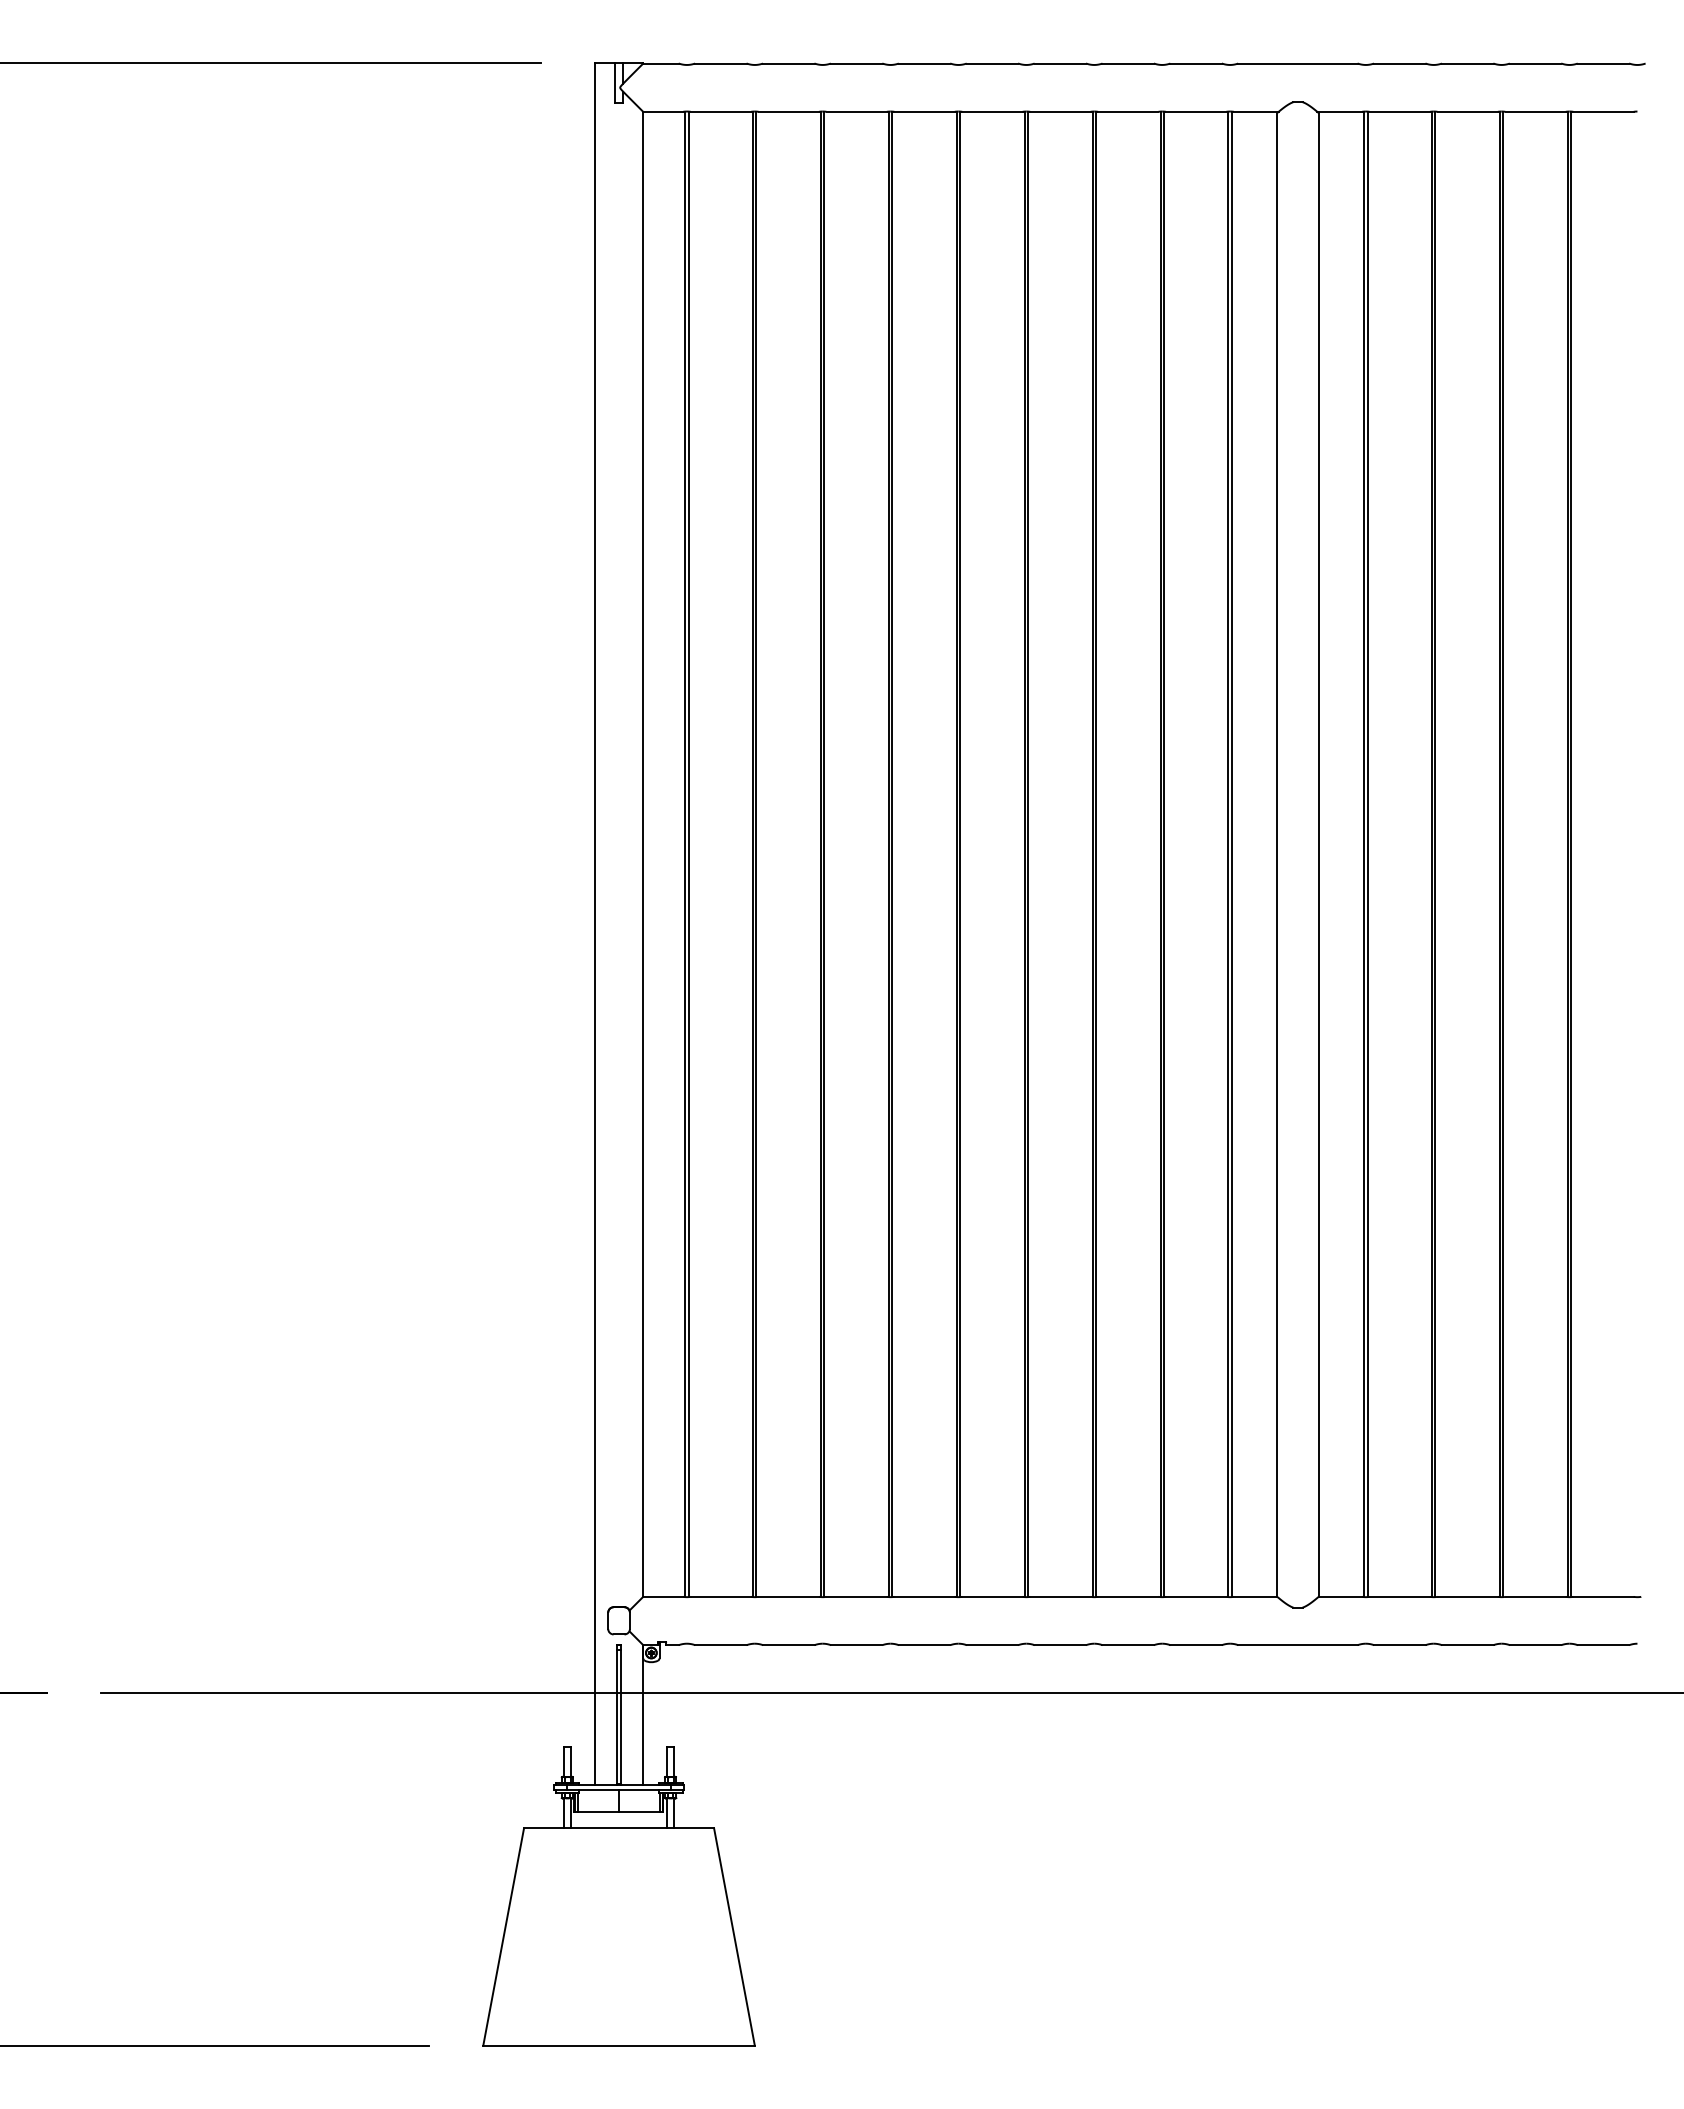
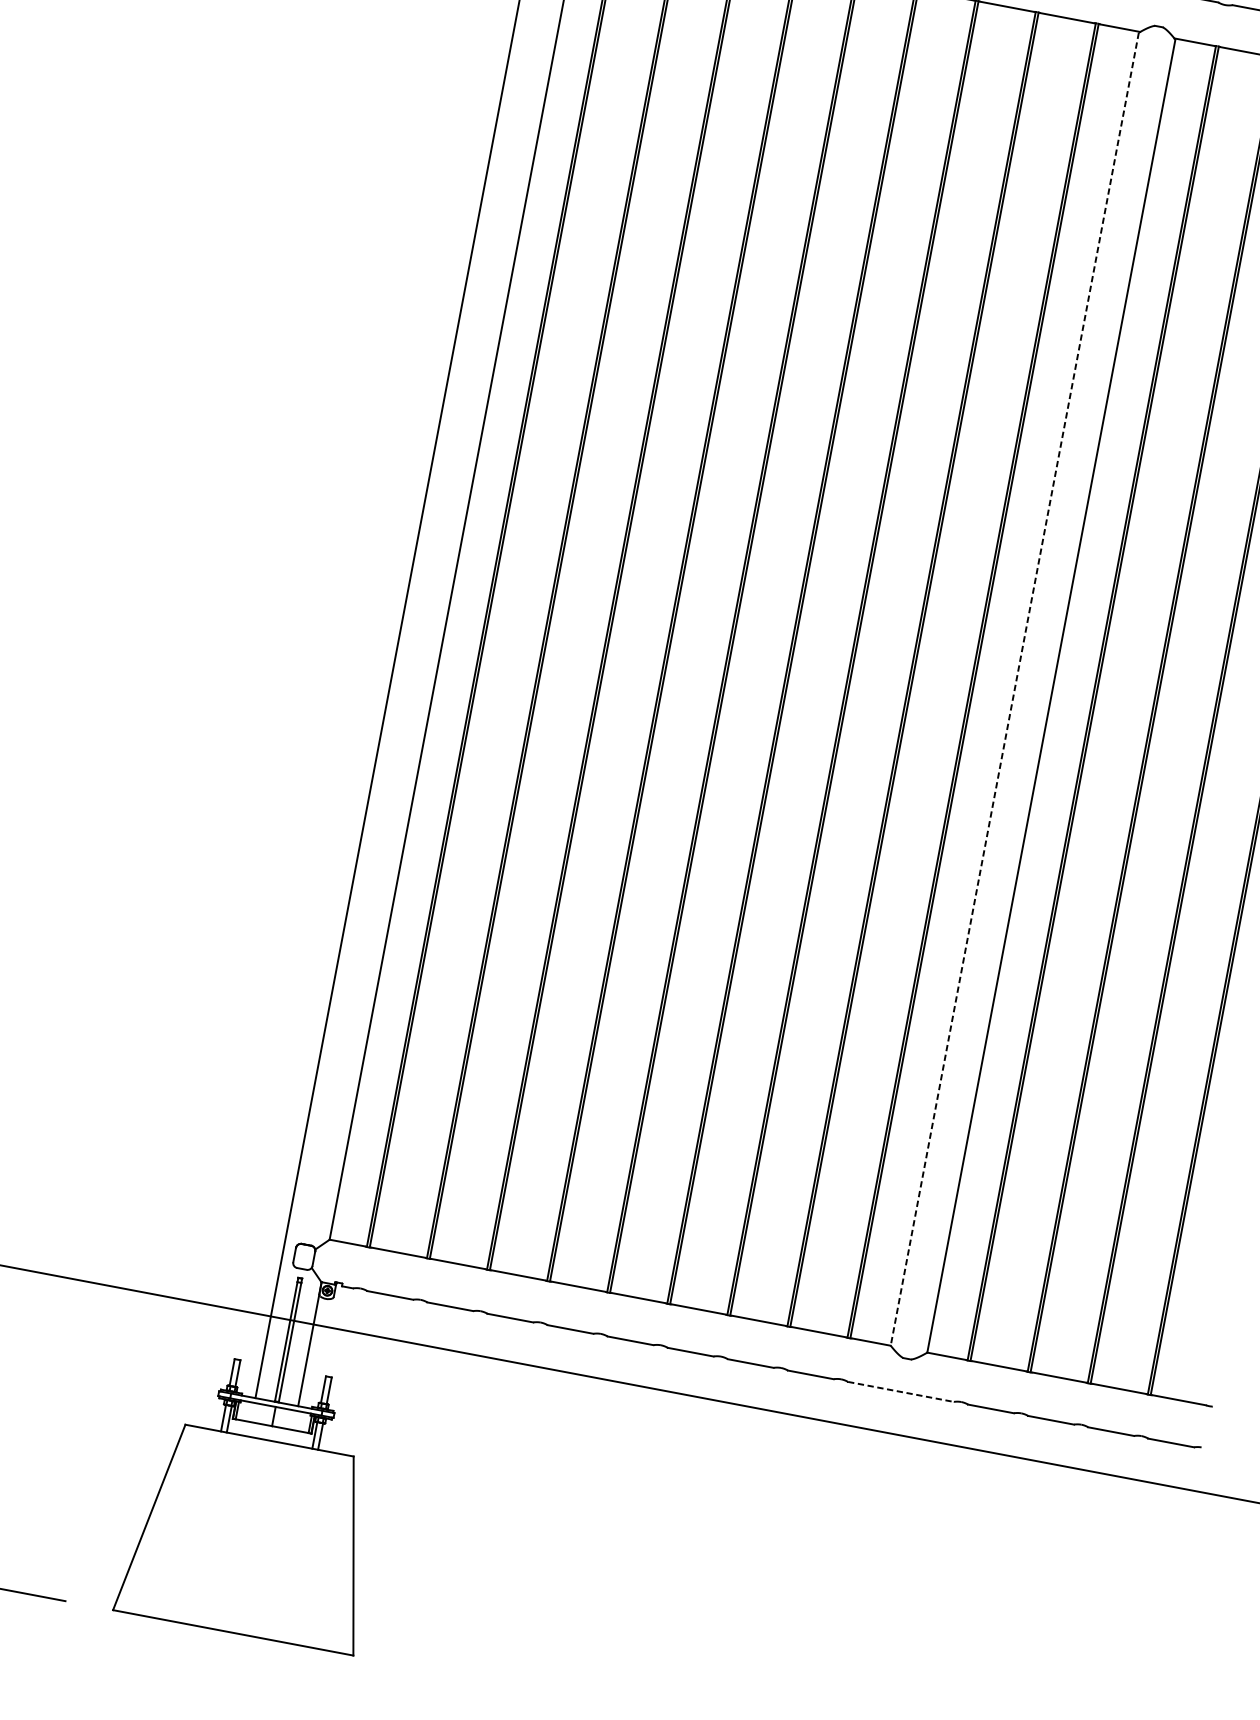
line: (1277, 854) -> (1015, 688), solid -> dashed
line: (1297, 1645) -> (900, 1392), solid -> dashed

